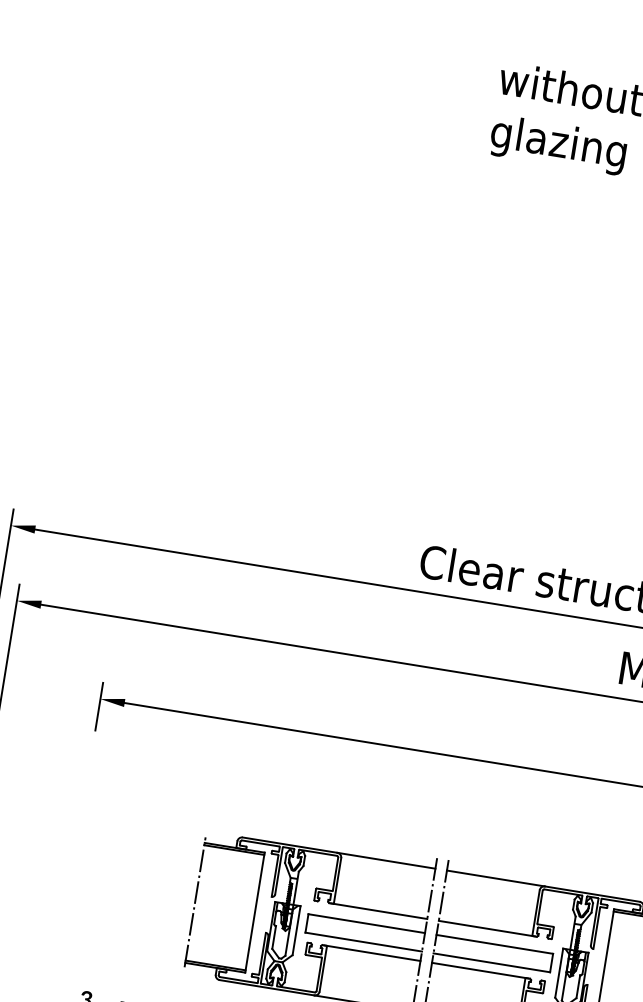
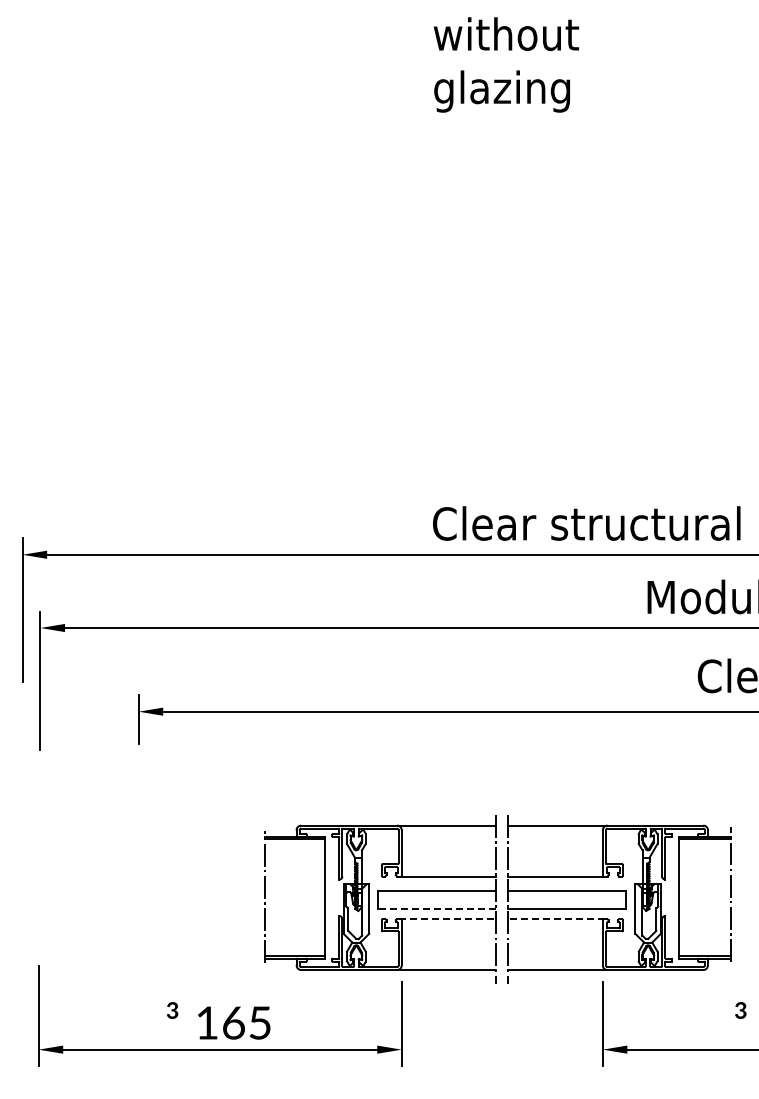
line: (362, 941) -> (436, 909), solid -> dashed
line: (372, 953) -> (447, 919), solid -> dashed
line: (479, 971) -> (556, 919), solid -> dashed

